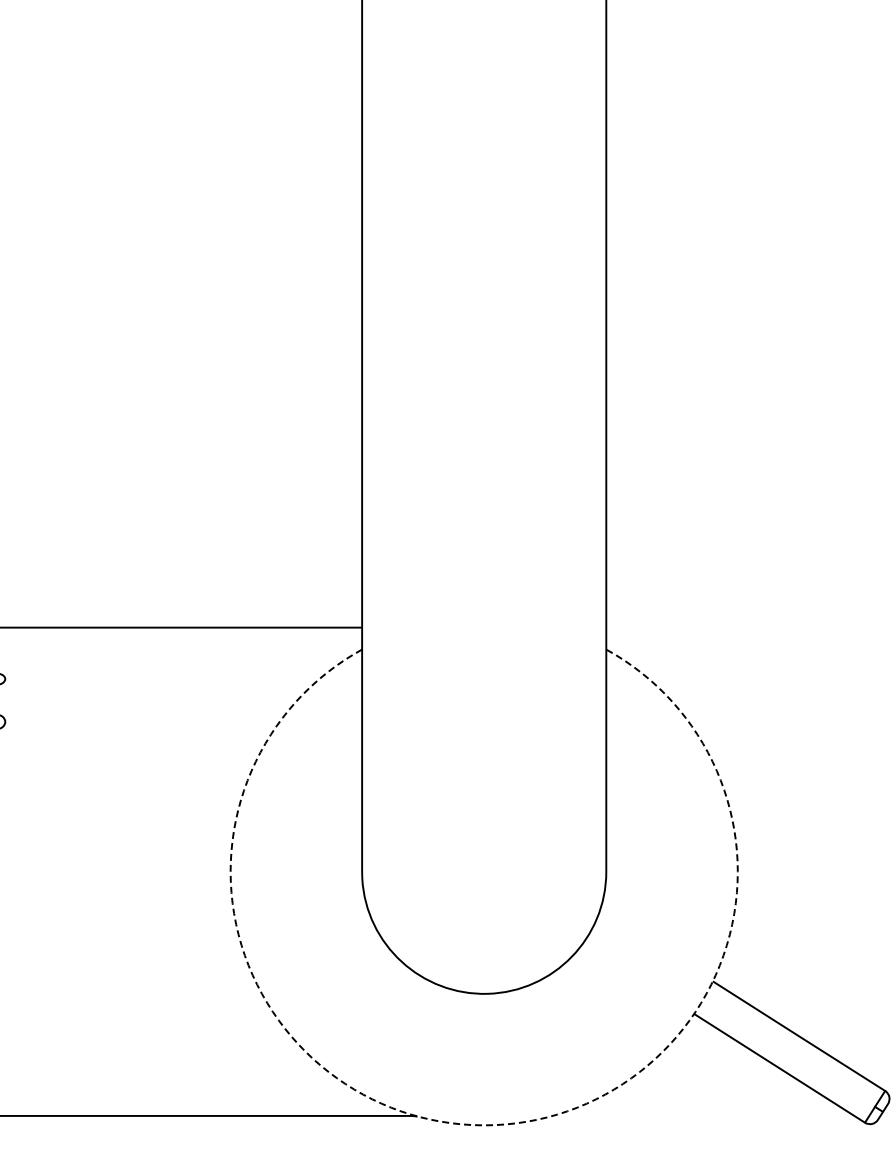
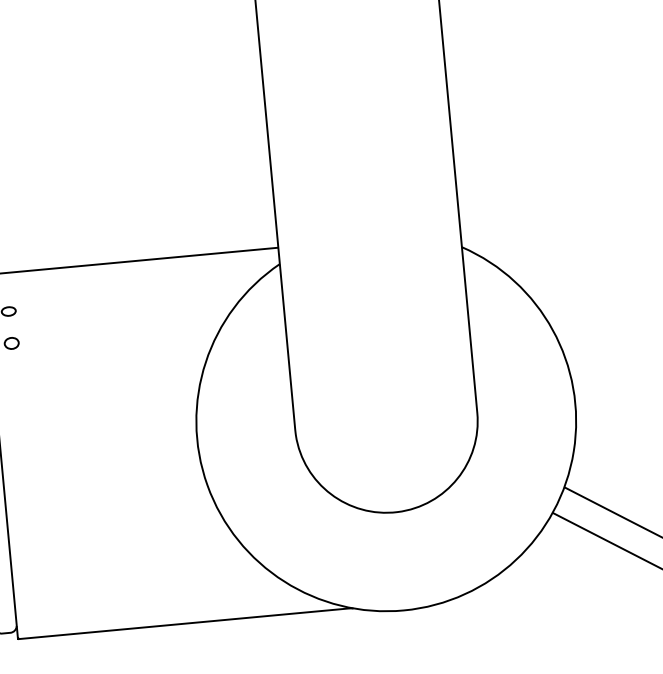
arc: (484, 1125) -> (404, 610), dashed -> solid

